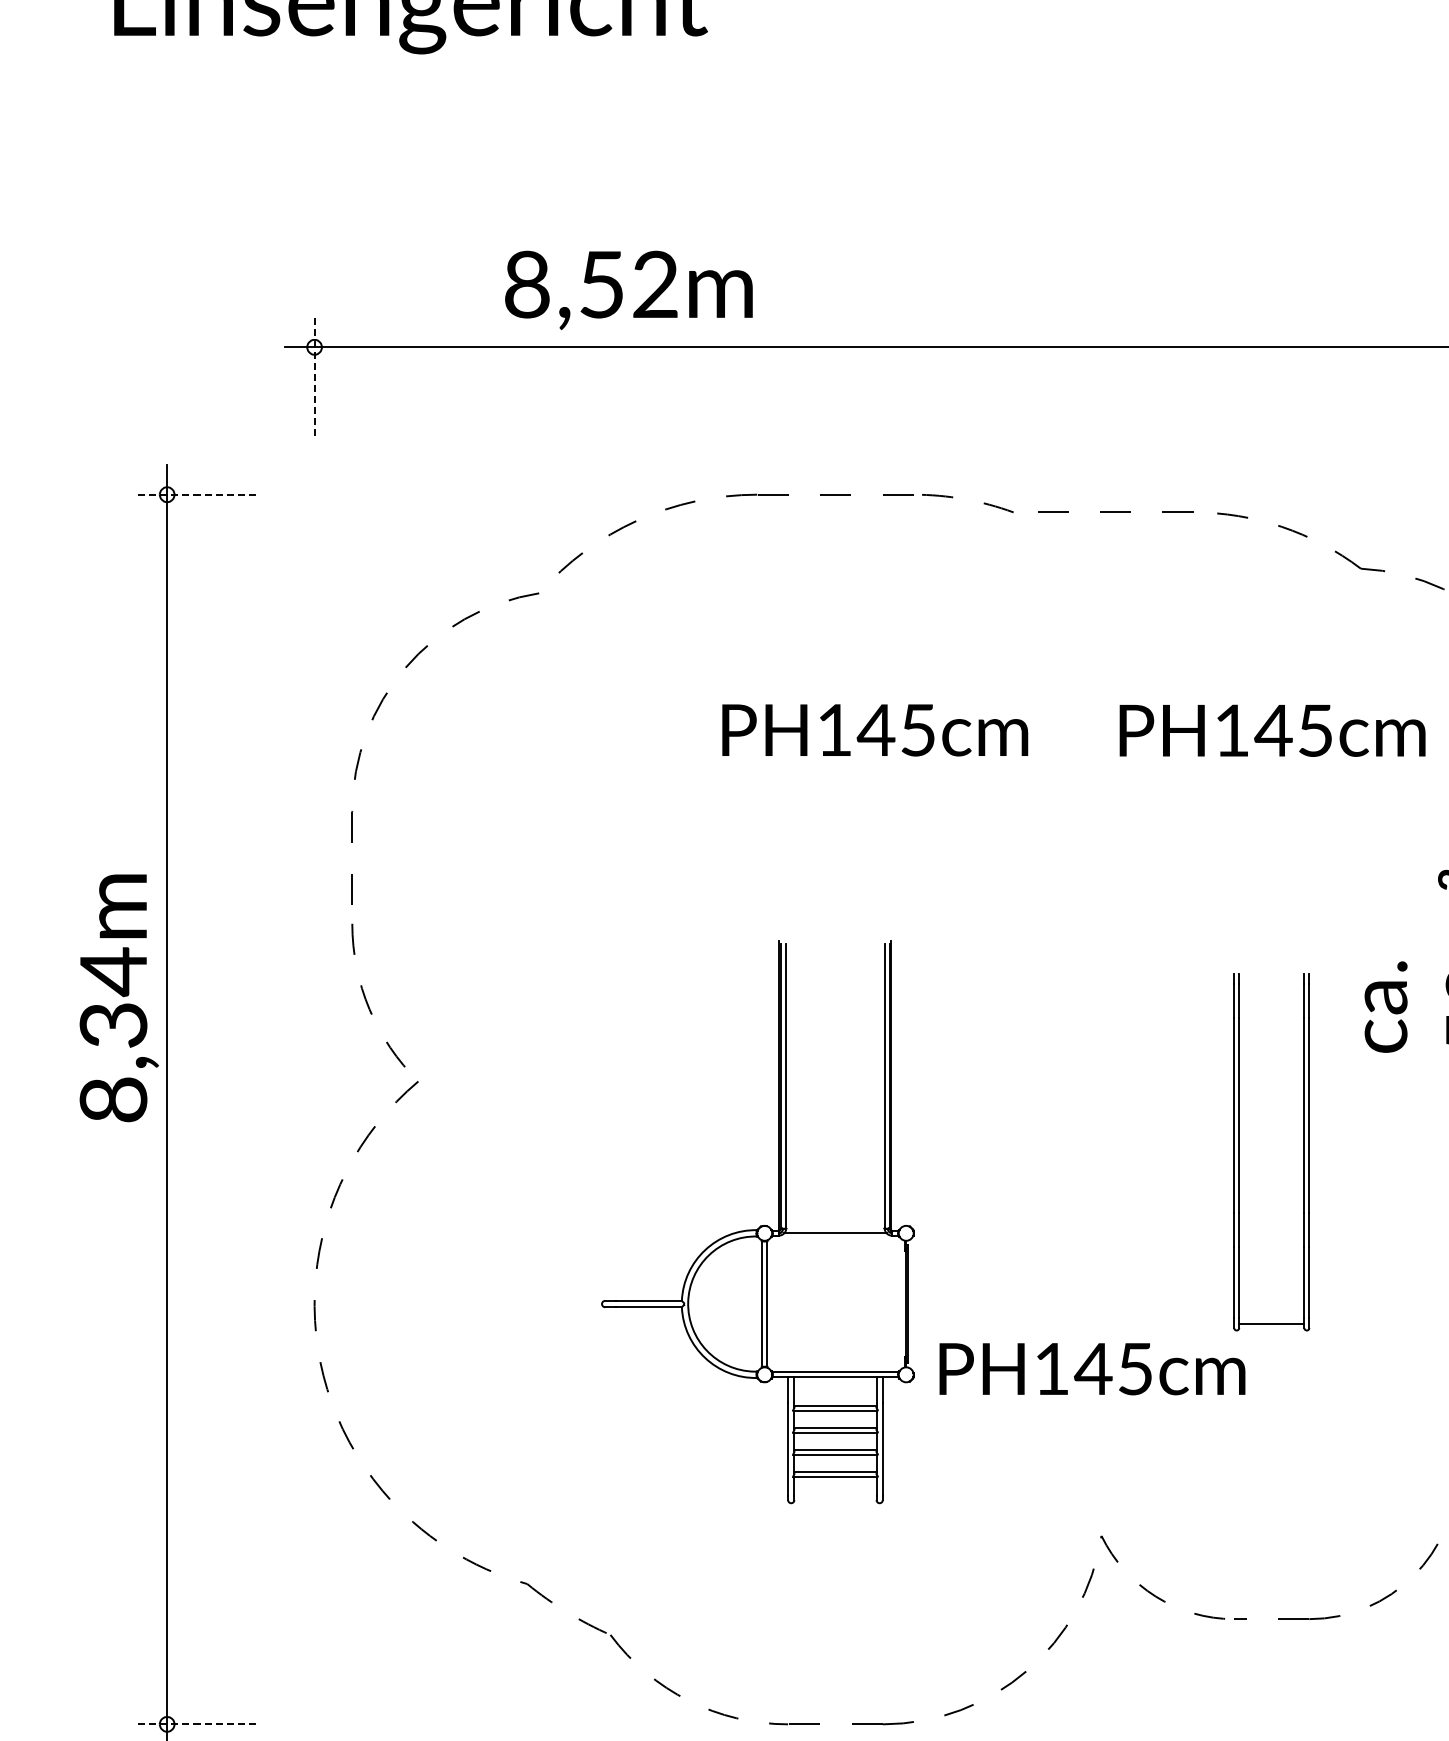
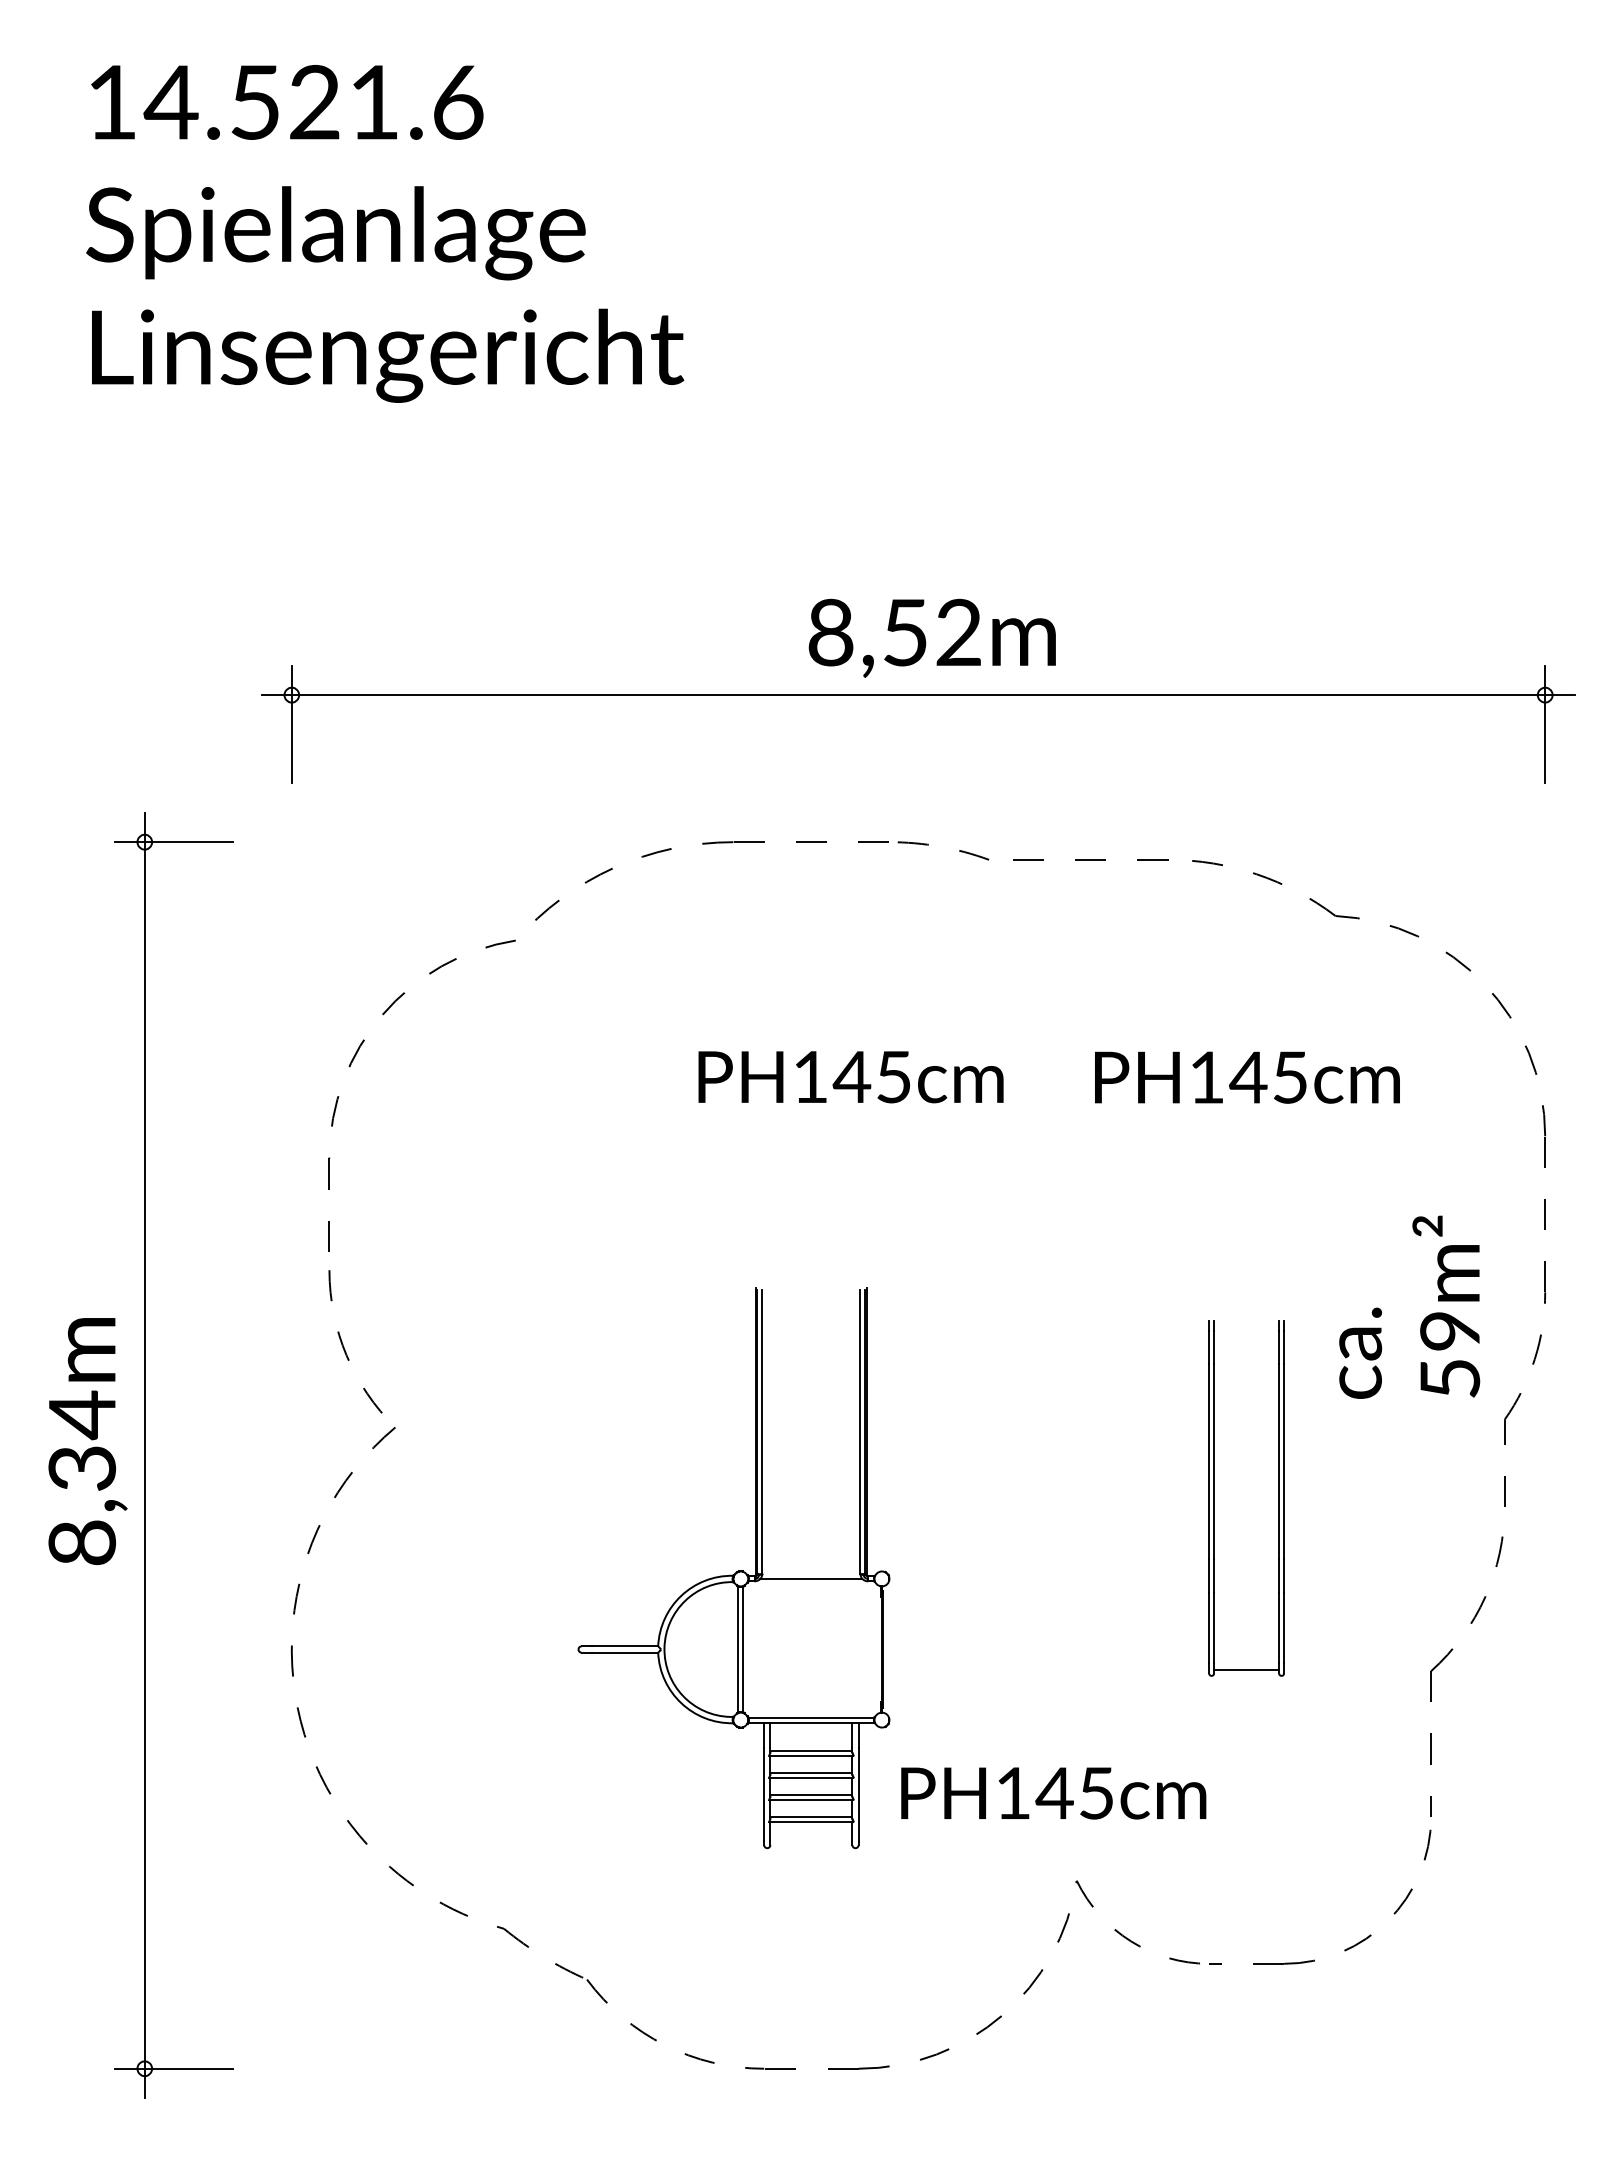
text: (628, 289) -> (931, 637), moved
line: (314, 376) -> (291, 724), dashed -> solid
line: (196, 495) -> (174, 842), dashed -> solid
text: (118, 998) -> (87, 1441), moved
text: (1092, 1369) -> (1053, 1793), moved
line: (196, 1724) -> (174, 2068), dashed -> solid

